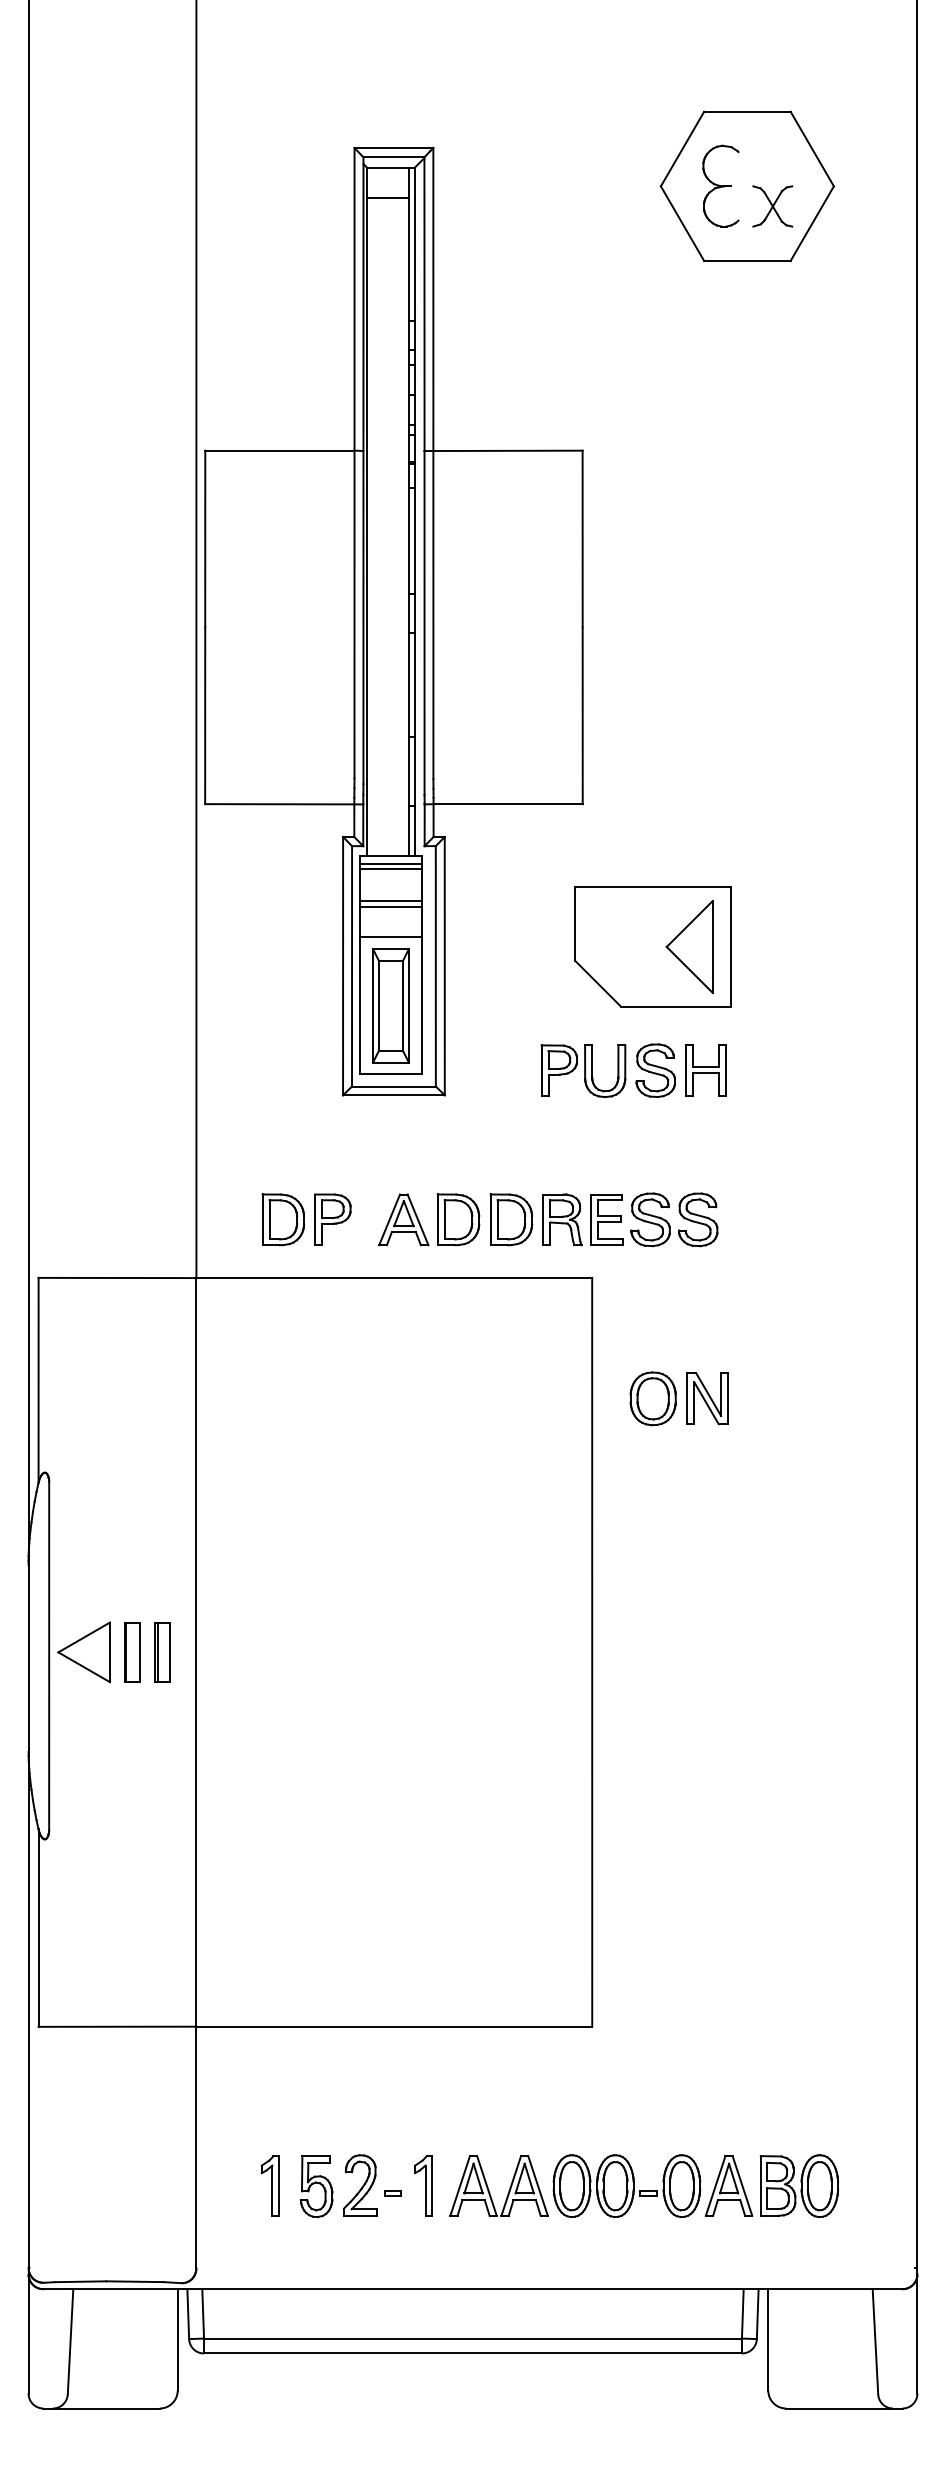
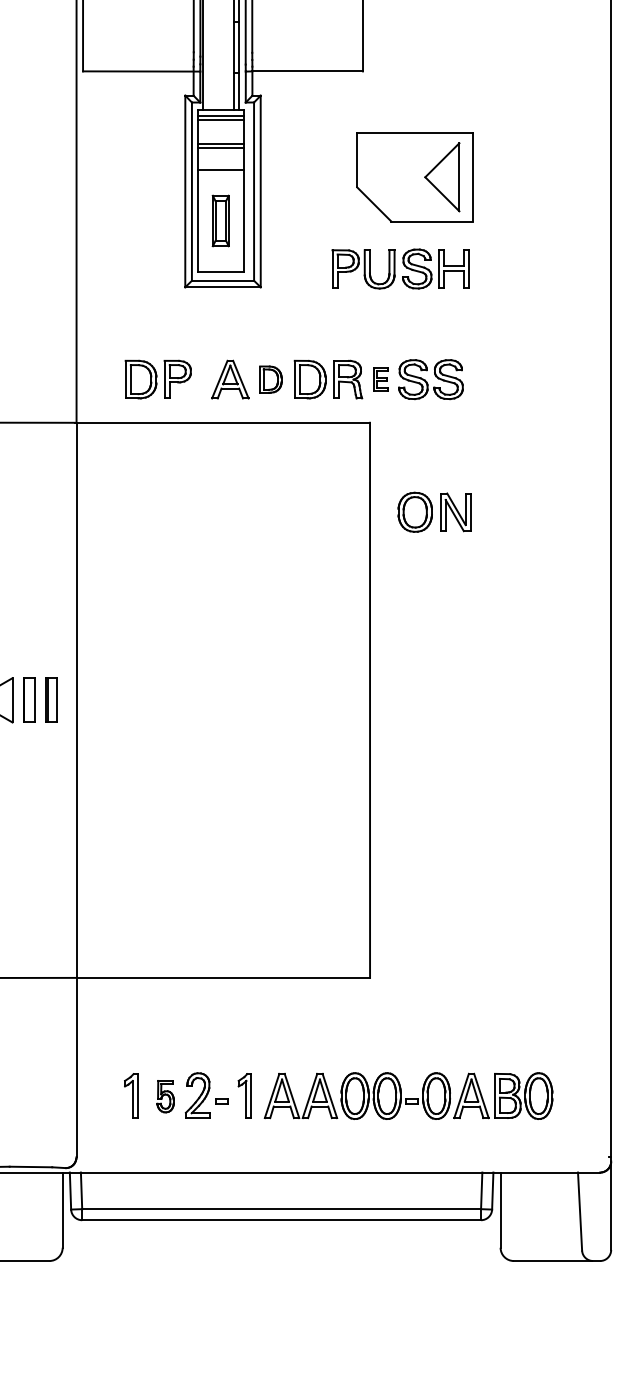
part: (390, 1005) -> (220, 220), size x0.6
part: (458, 1219) -> (270, 379), size x0.7
part: (606, 1219) -> (380, 379), size x0.6
part: (316, 2186) -> (165, 1096), size x0.7

